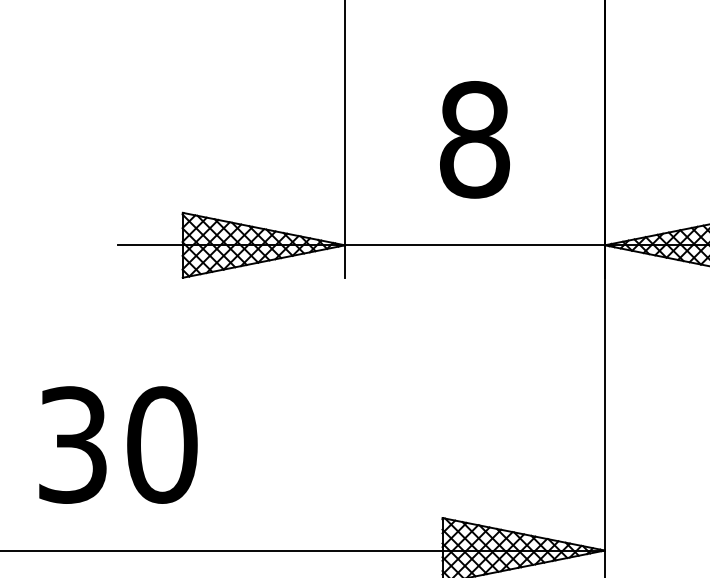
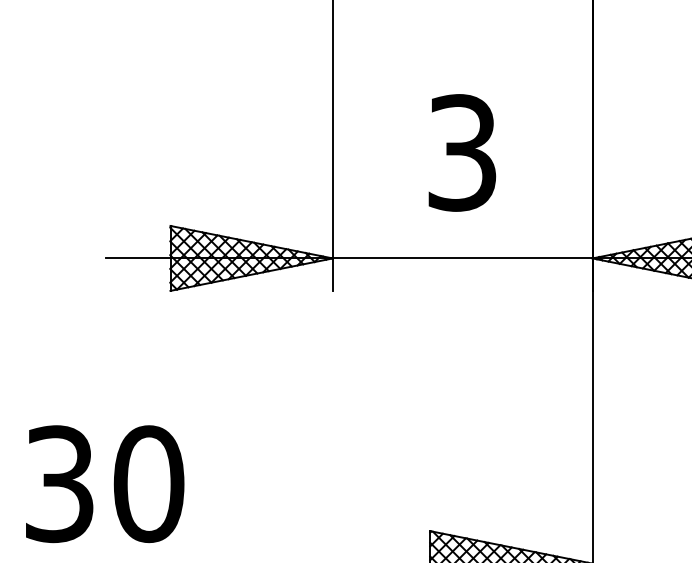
text: (474, 139) -> (462, 152), 8 -> 3
text: (118, 444) -> (105, 483), moved

